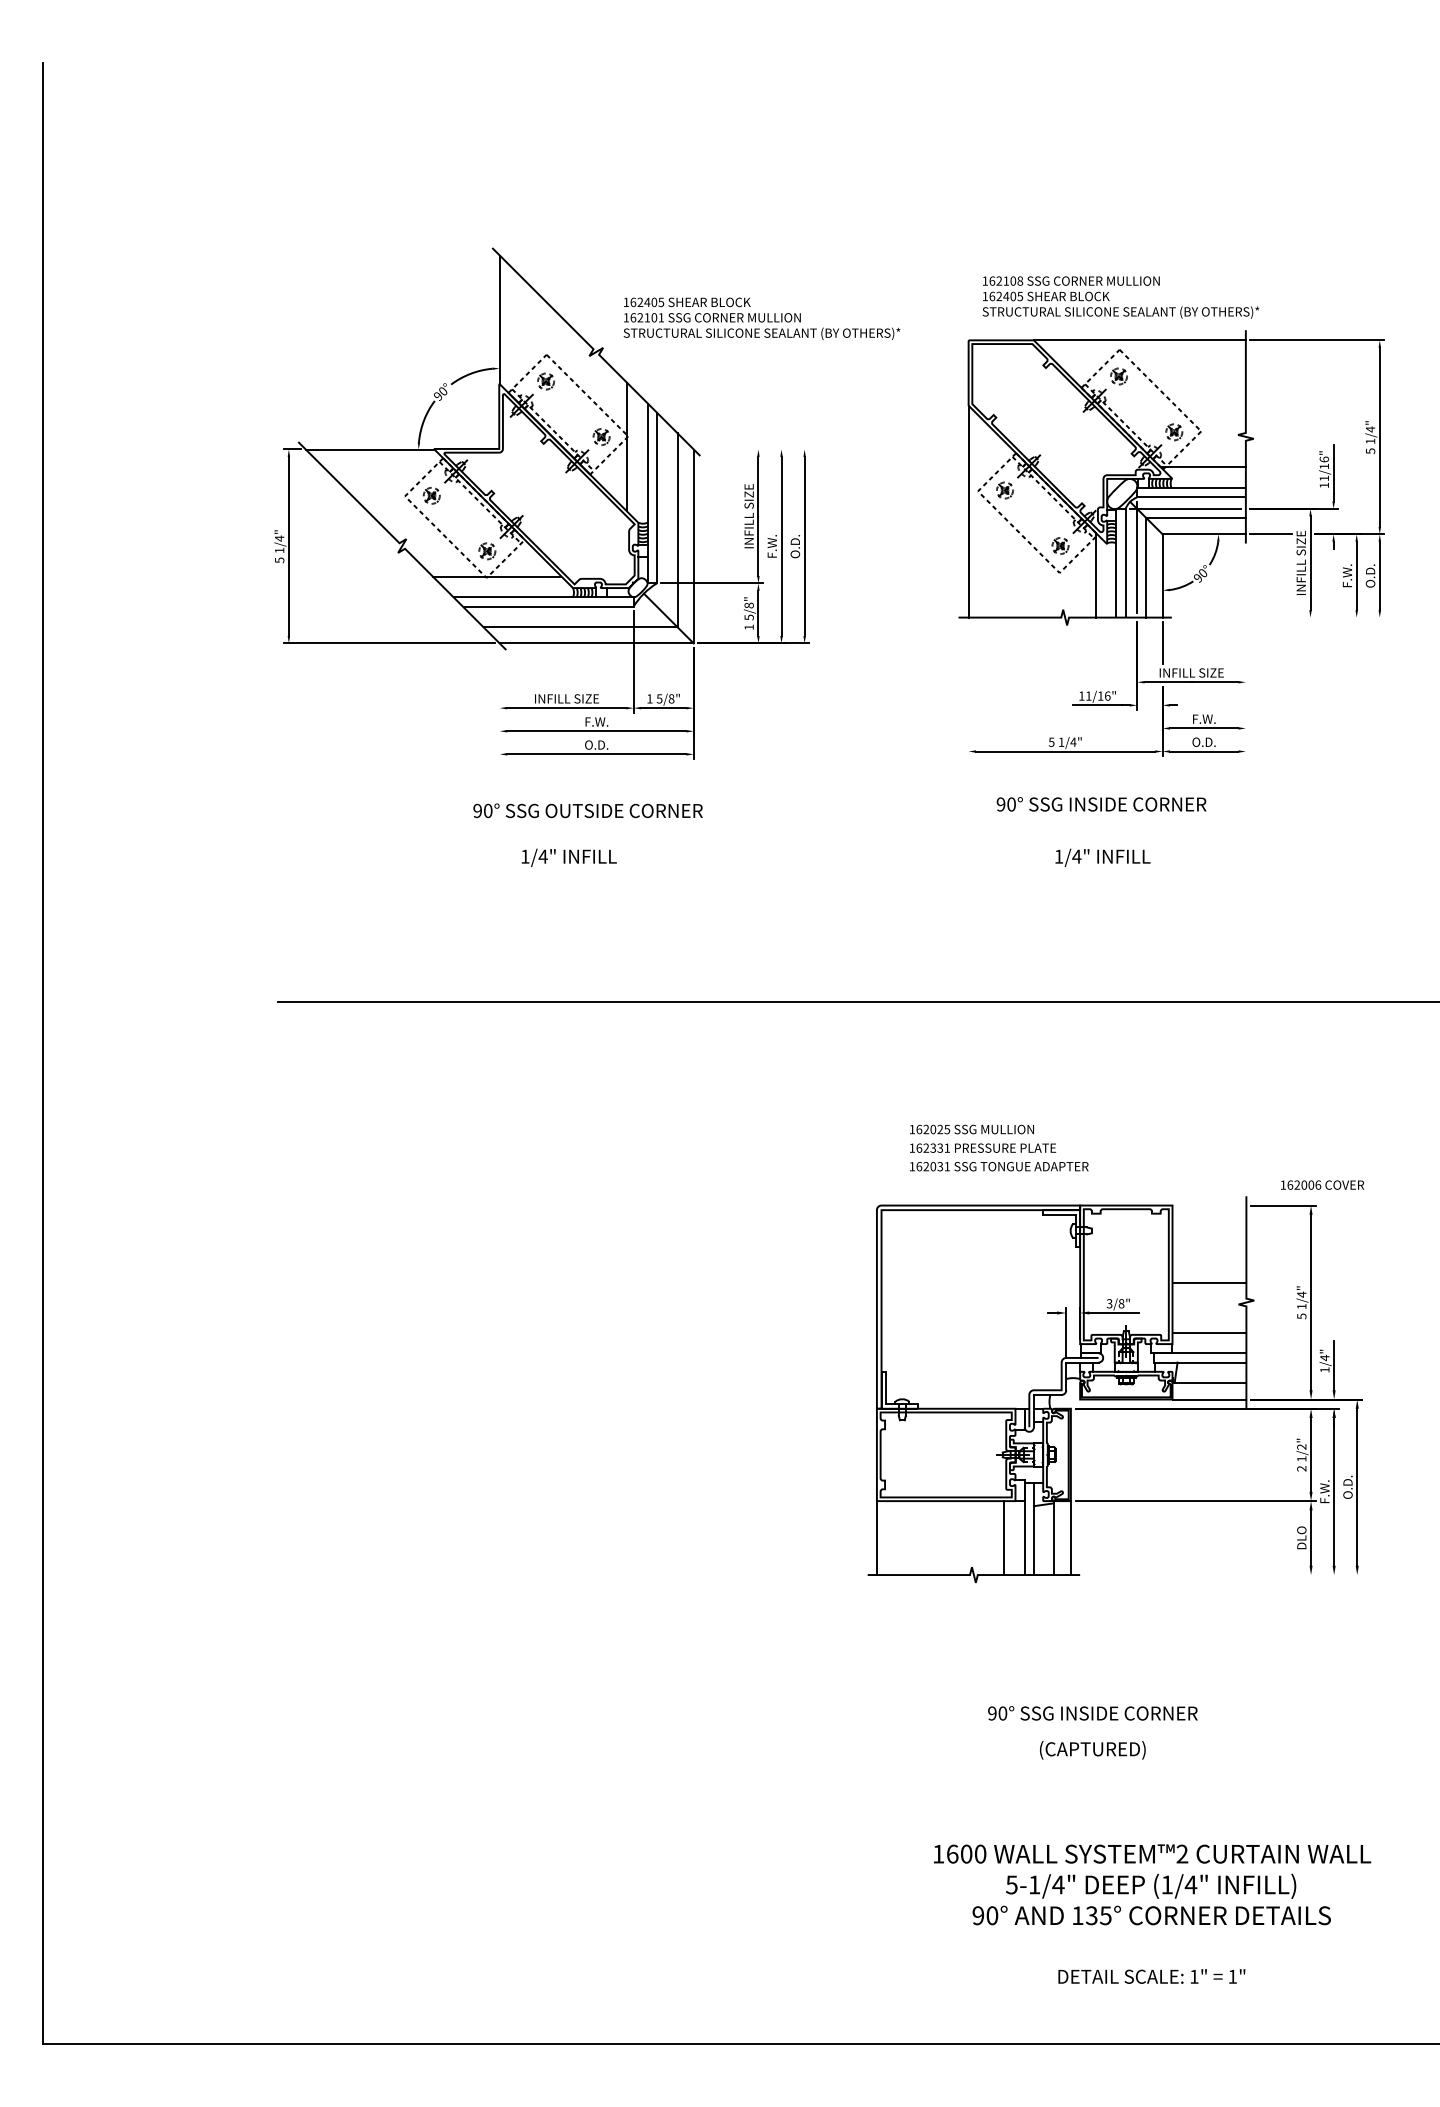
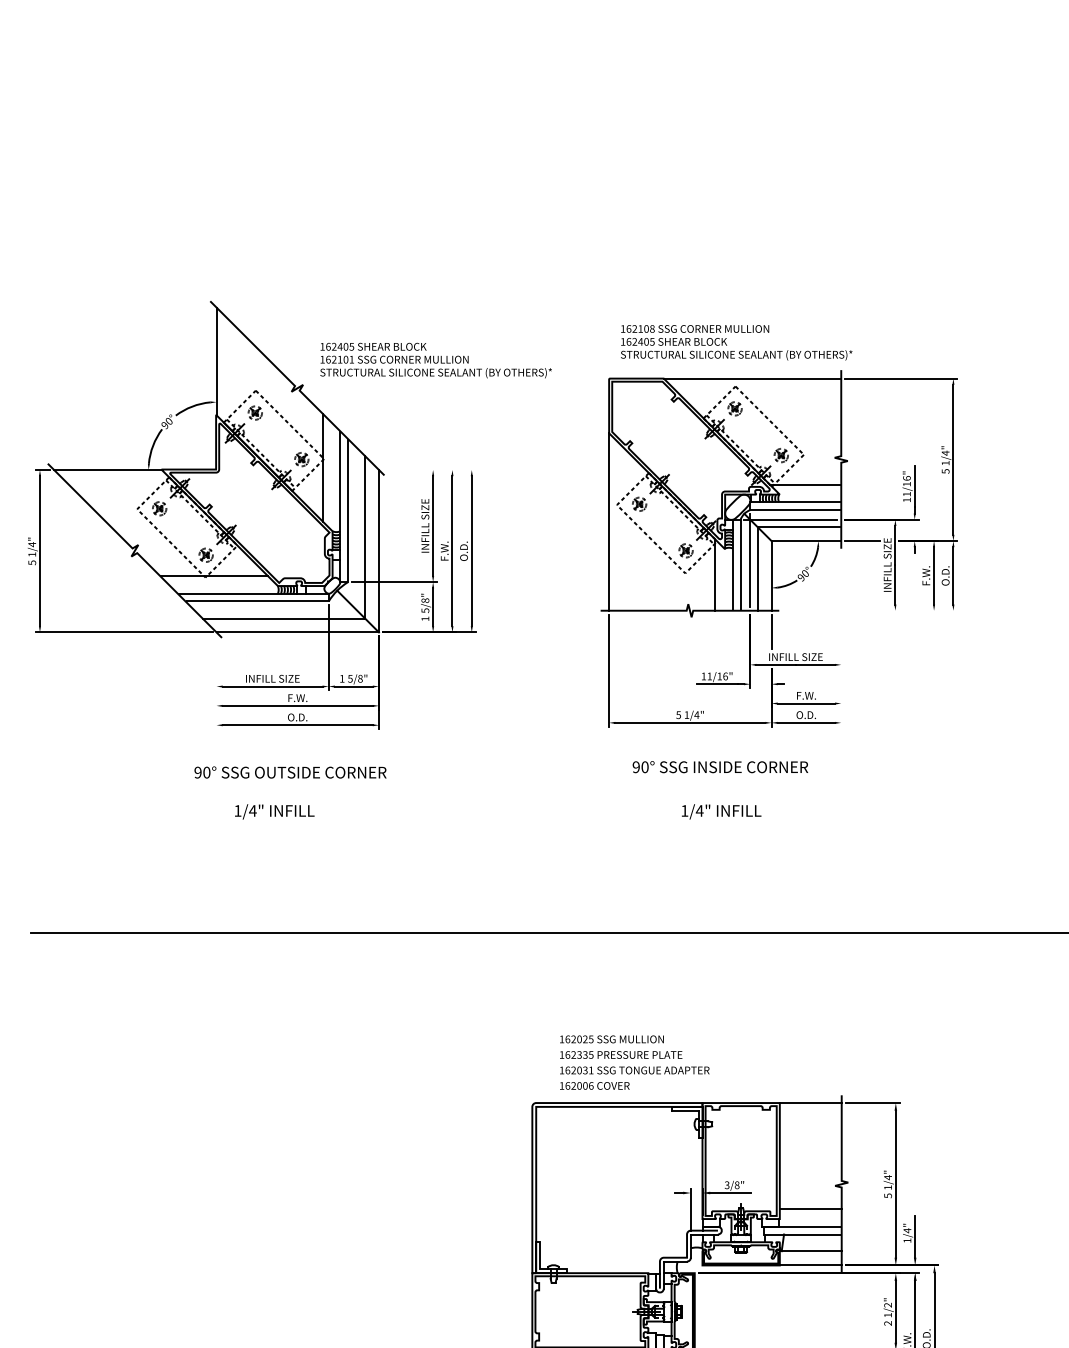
line: (968, 689) -> (609, 670), added
text: (947, 1147) -> (591, 1054), 162331 -> 162335
text: (1322, 1184) -> (594, 1085), moved
line: (1209, 1282) -> (810, 1102), moved

